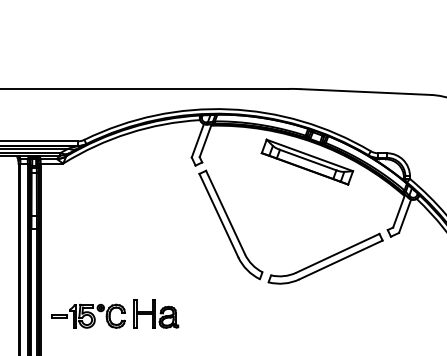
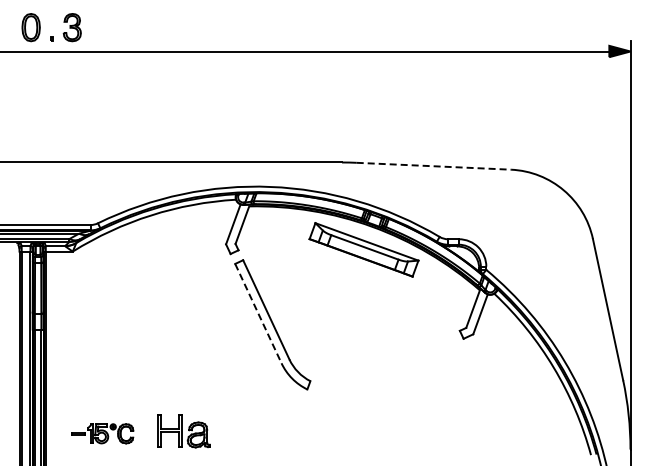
line: (366, 92) -> (434, 166), solid -> dashed
line: (218, 215) -> (258, 313), solid -> dashed
part: (325, 258) -> (385, 364), removed
part: (88, 316) -> (102, 433), size x0.7

